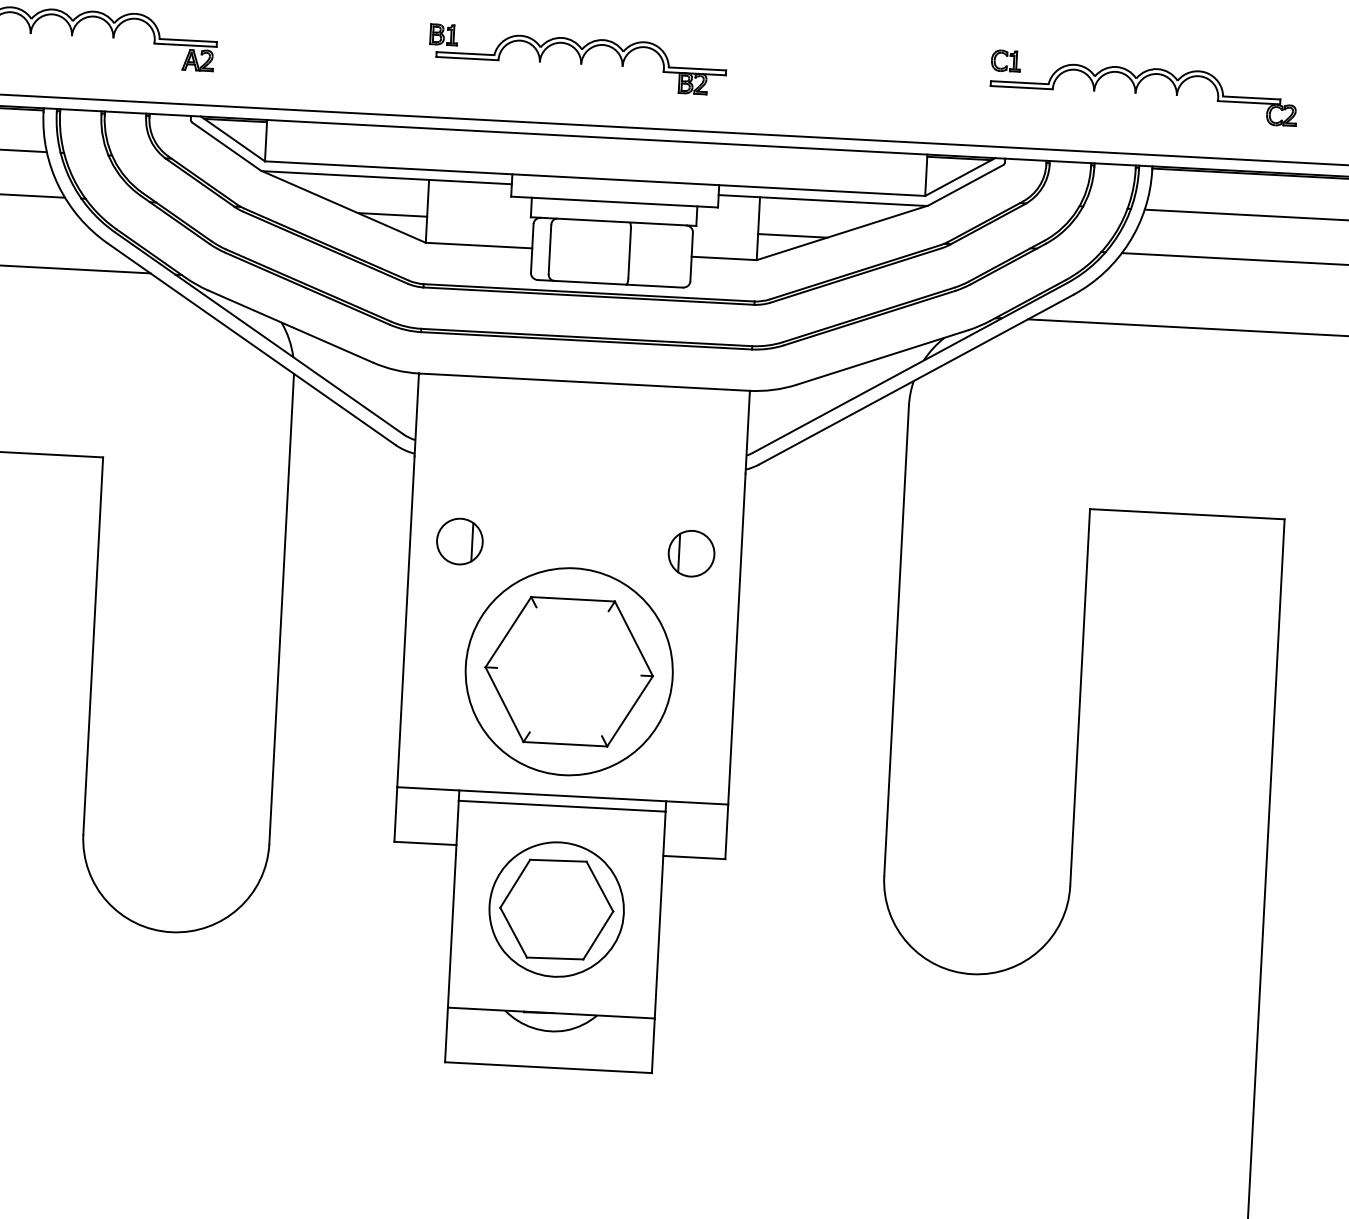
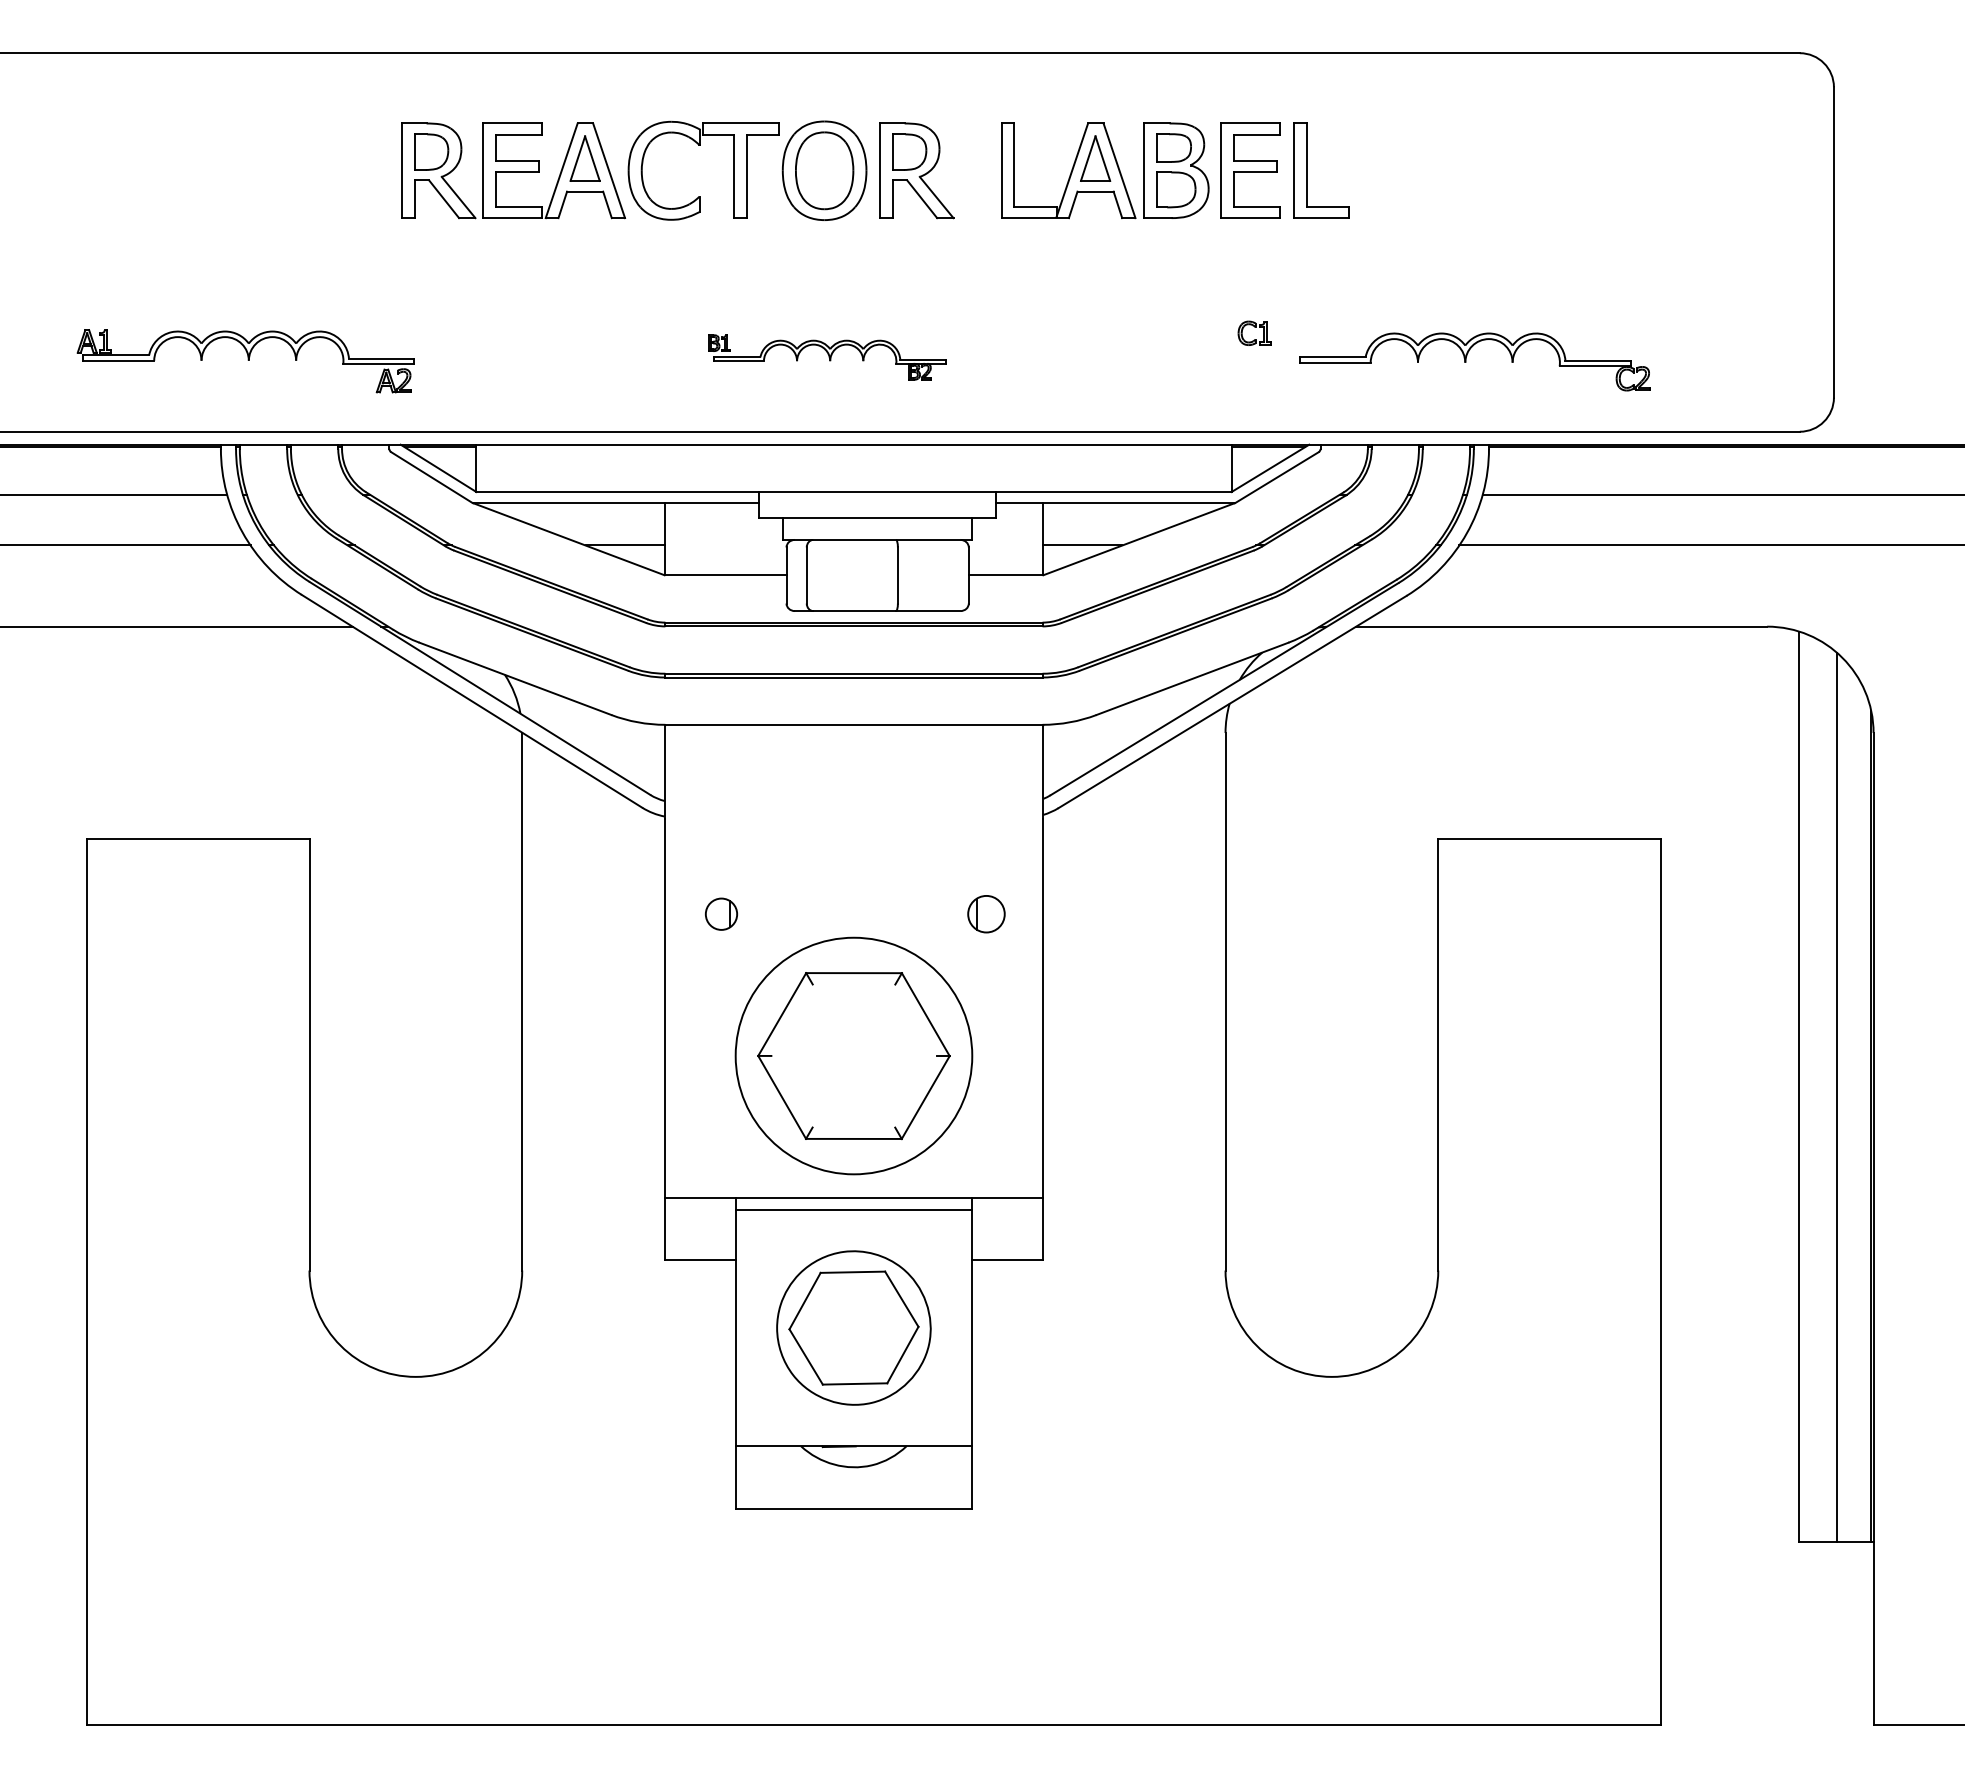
part: (578, 59) -> (827, 357), size x0.7
part: (1005, 60) -> (1254, 332), moved
part: (459, 541) -> (721, 914), size x0.6
part: (691, 554) -> (986, 914), size x0.7

